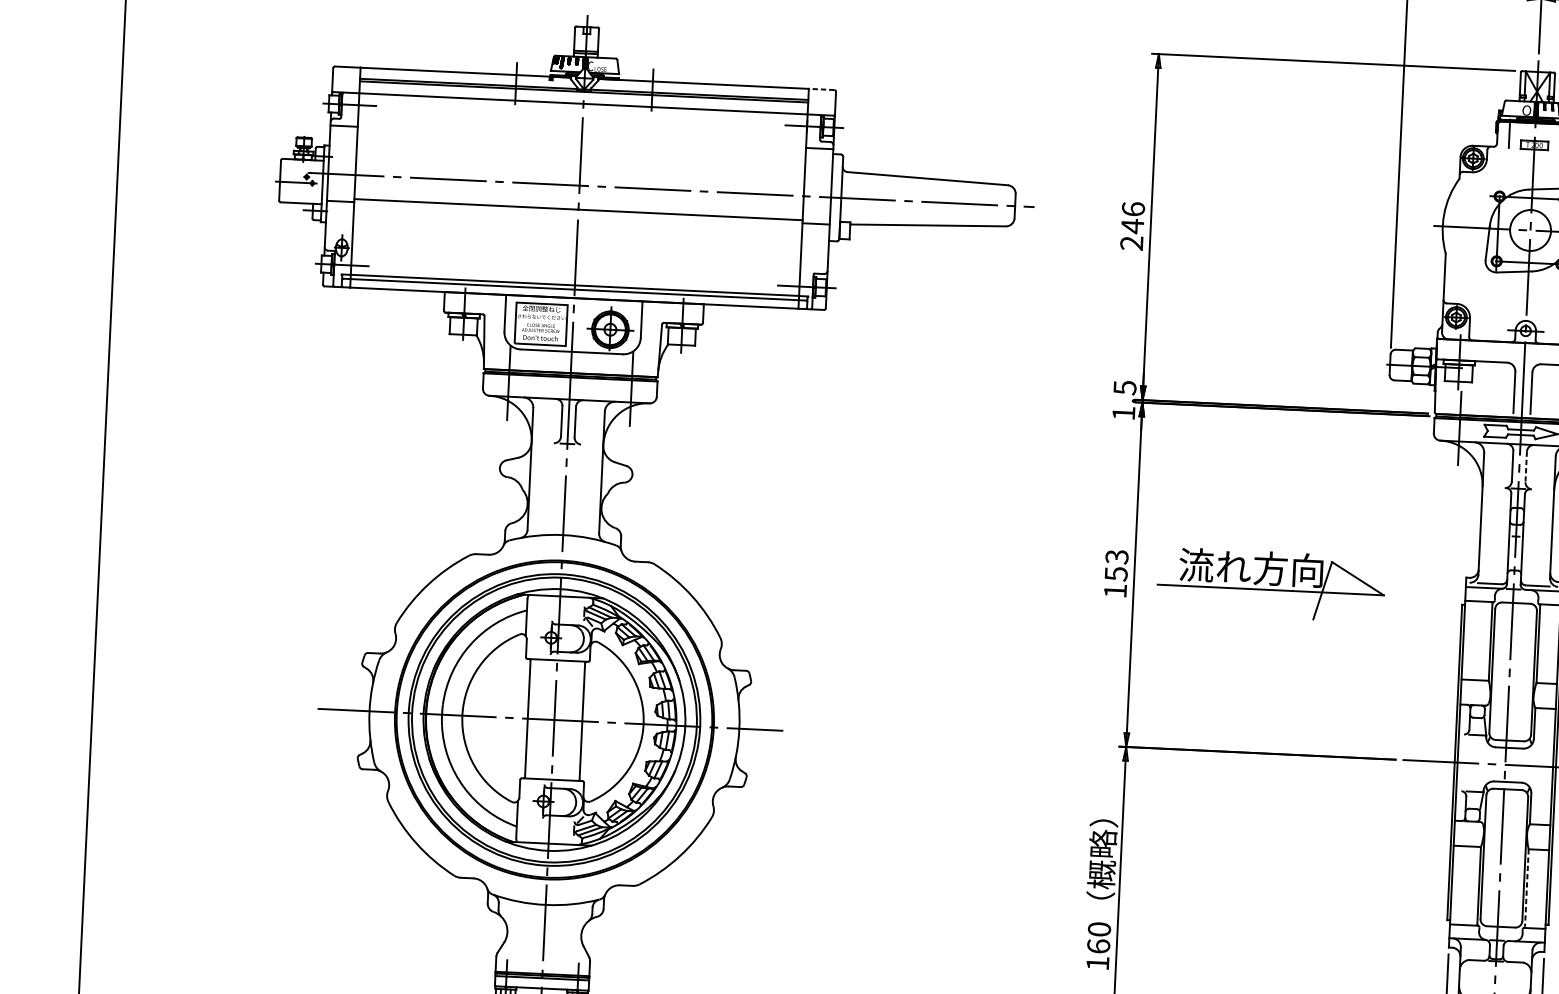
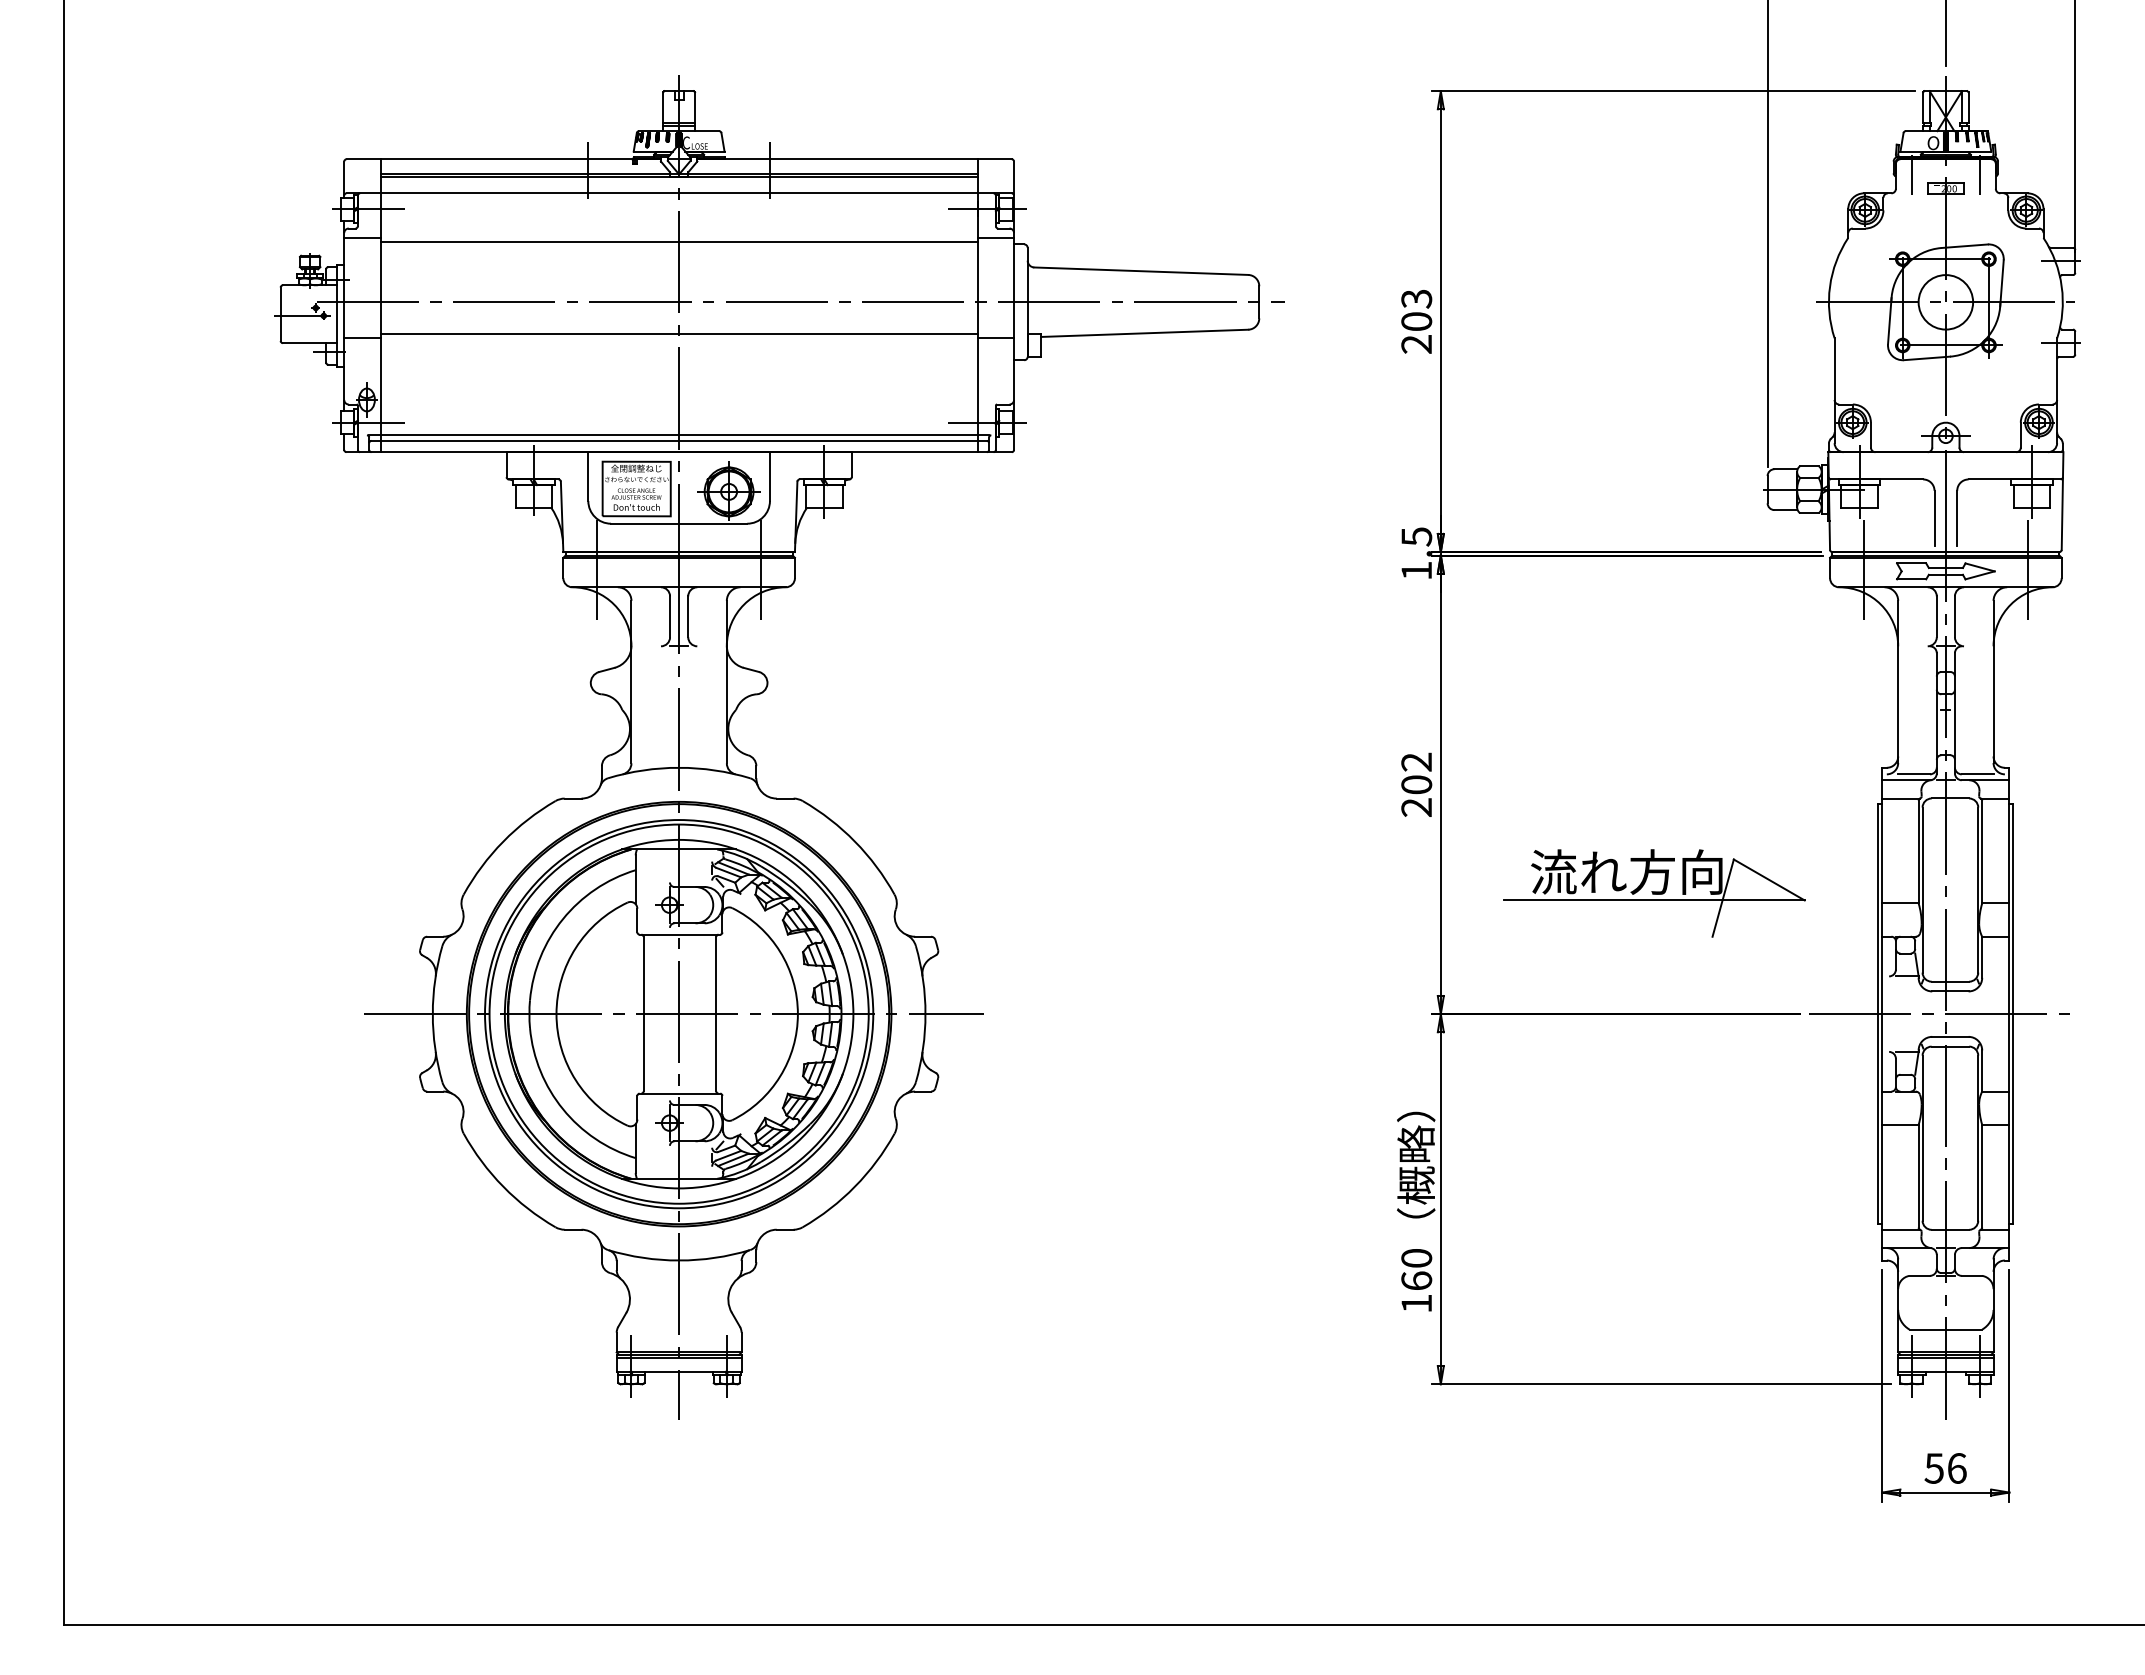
line: (821, 89) -> (994, 159), dashed -> solid
line: (581, 140) -> (678, 242), added
text: (1132, 217) -> (1416, 310), 246 -> 203
line: (1525, 467) -> (1954, 617), dashed -> solid
text: (1116, 573) -> (1416, 784), 153 -> 202
part: (1271, 584) -> (1654, 893), moved
line: (1527, 888) -> (1982, 1176), dashed -> solid

